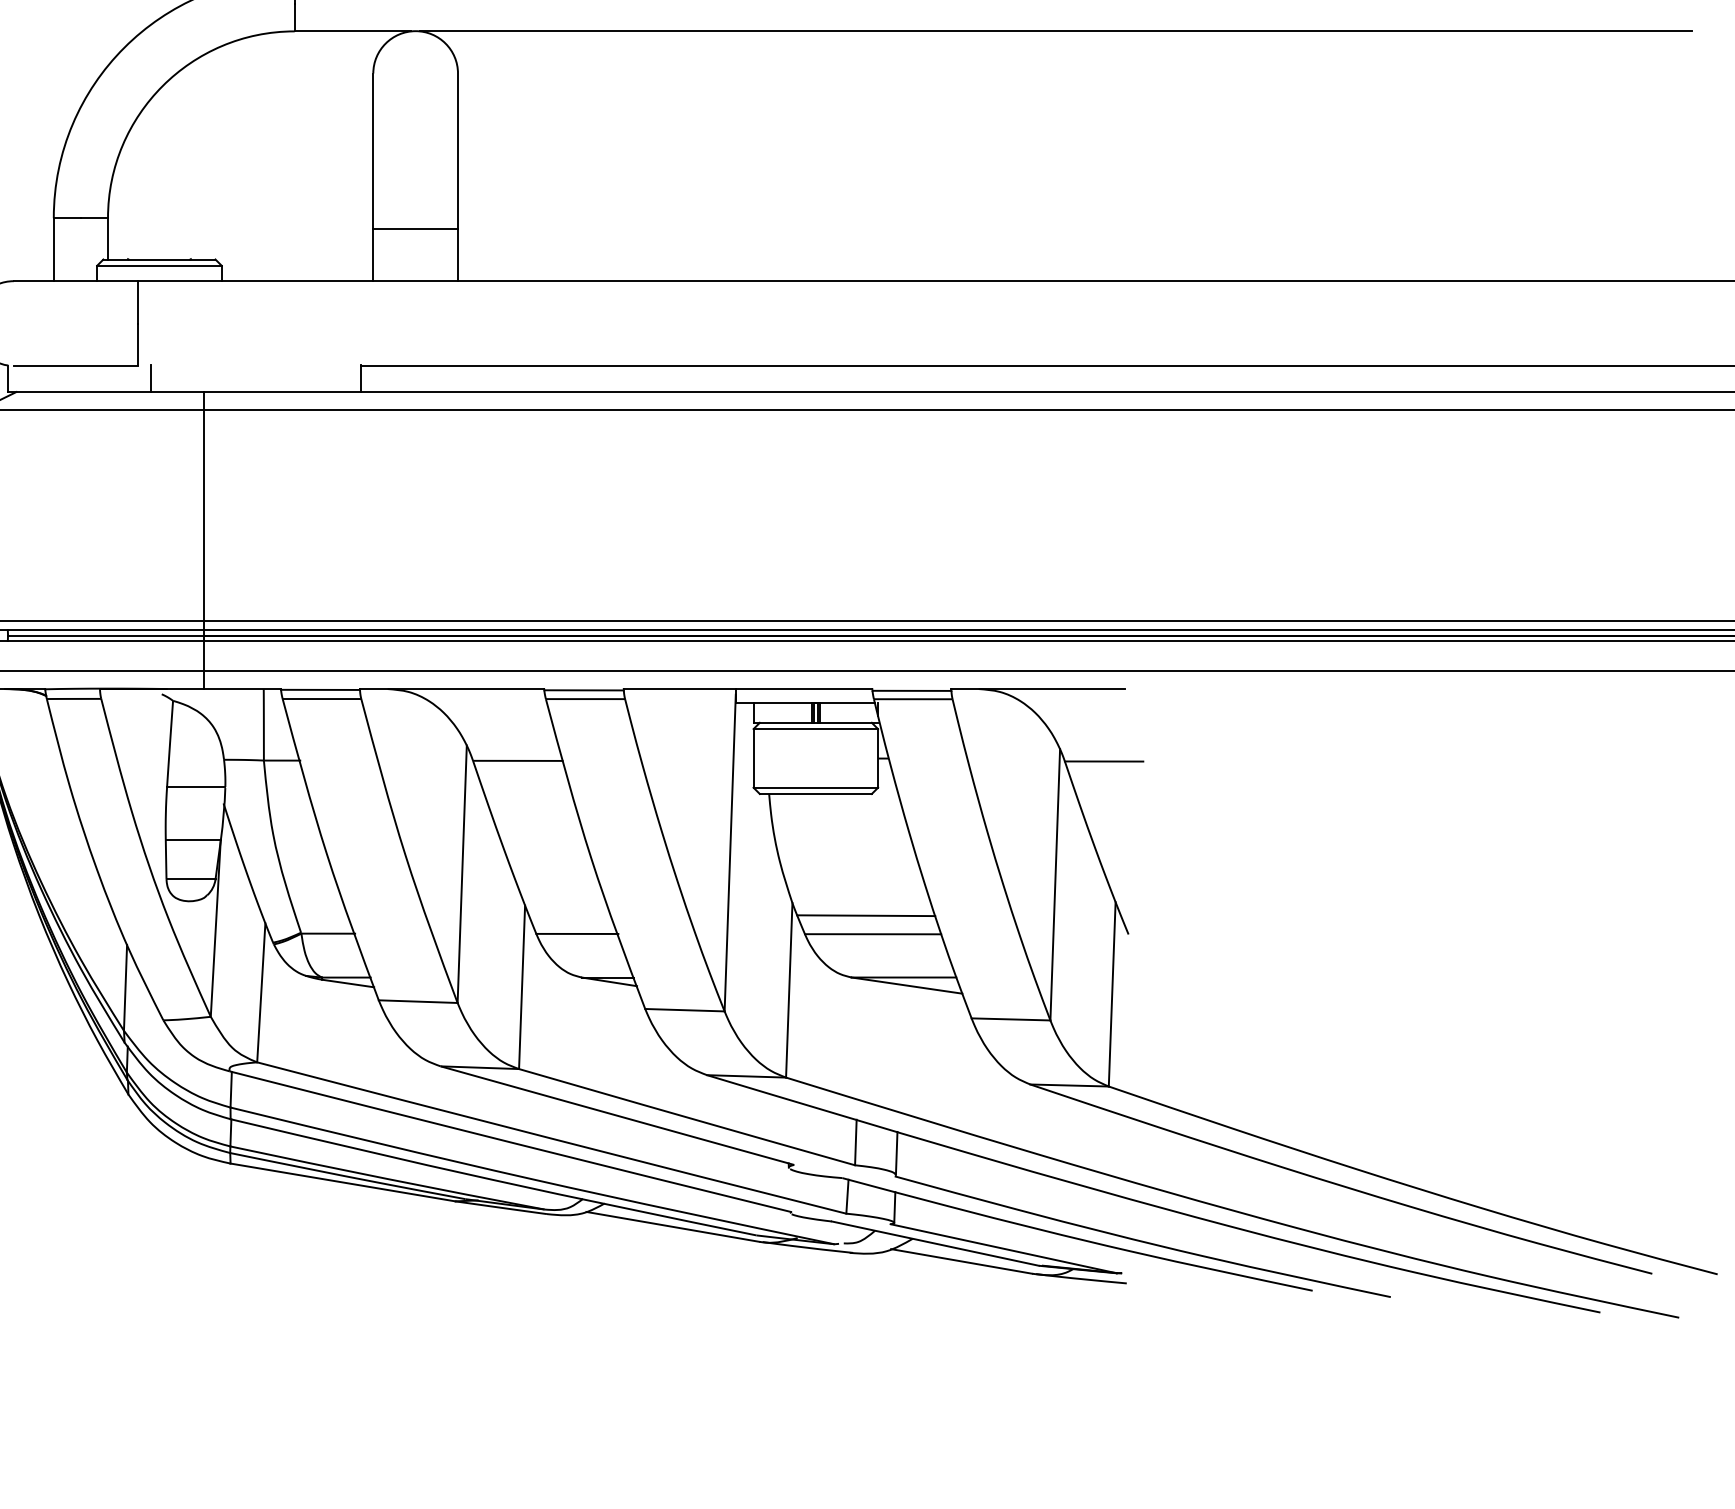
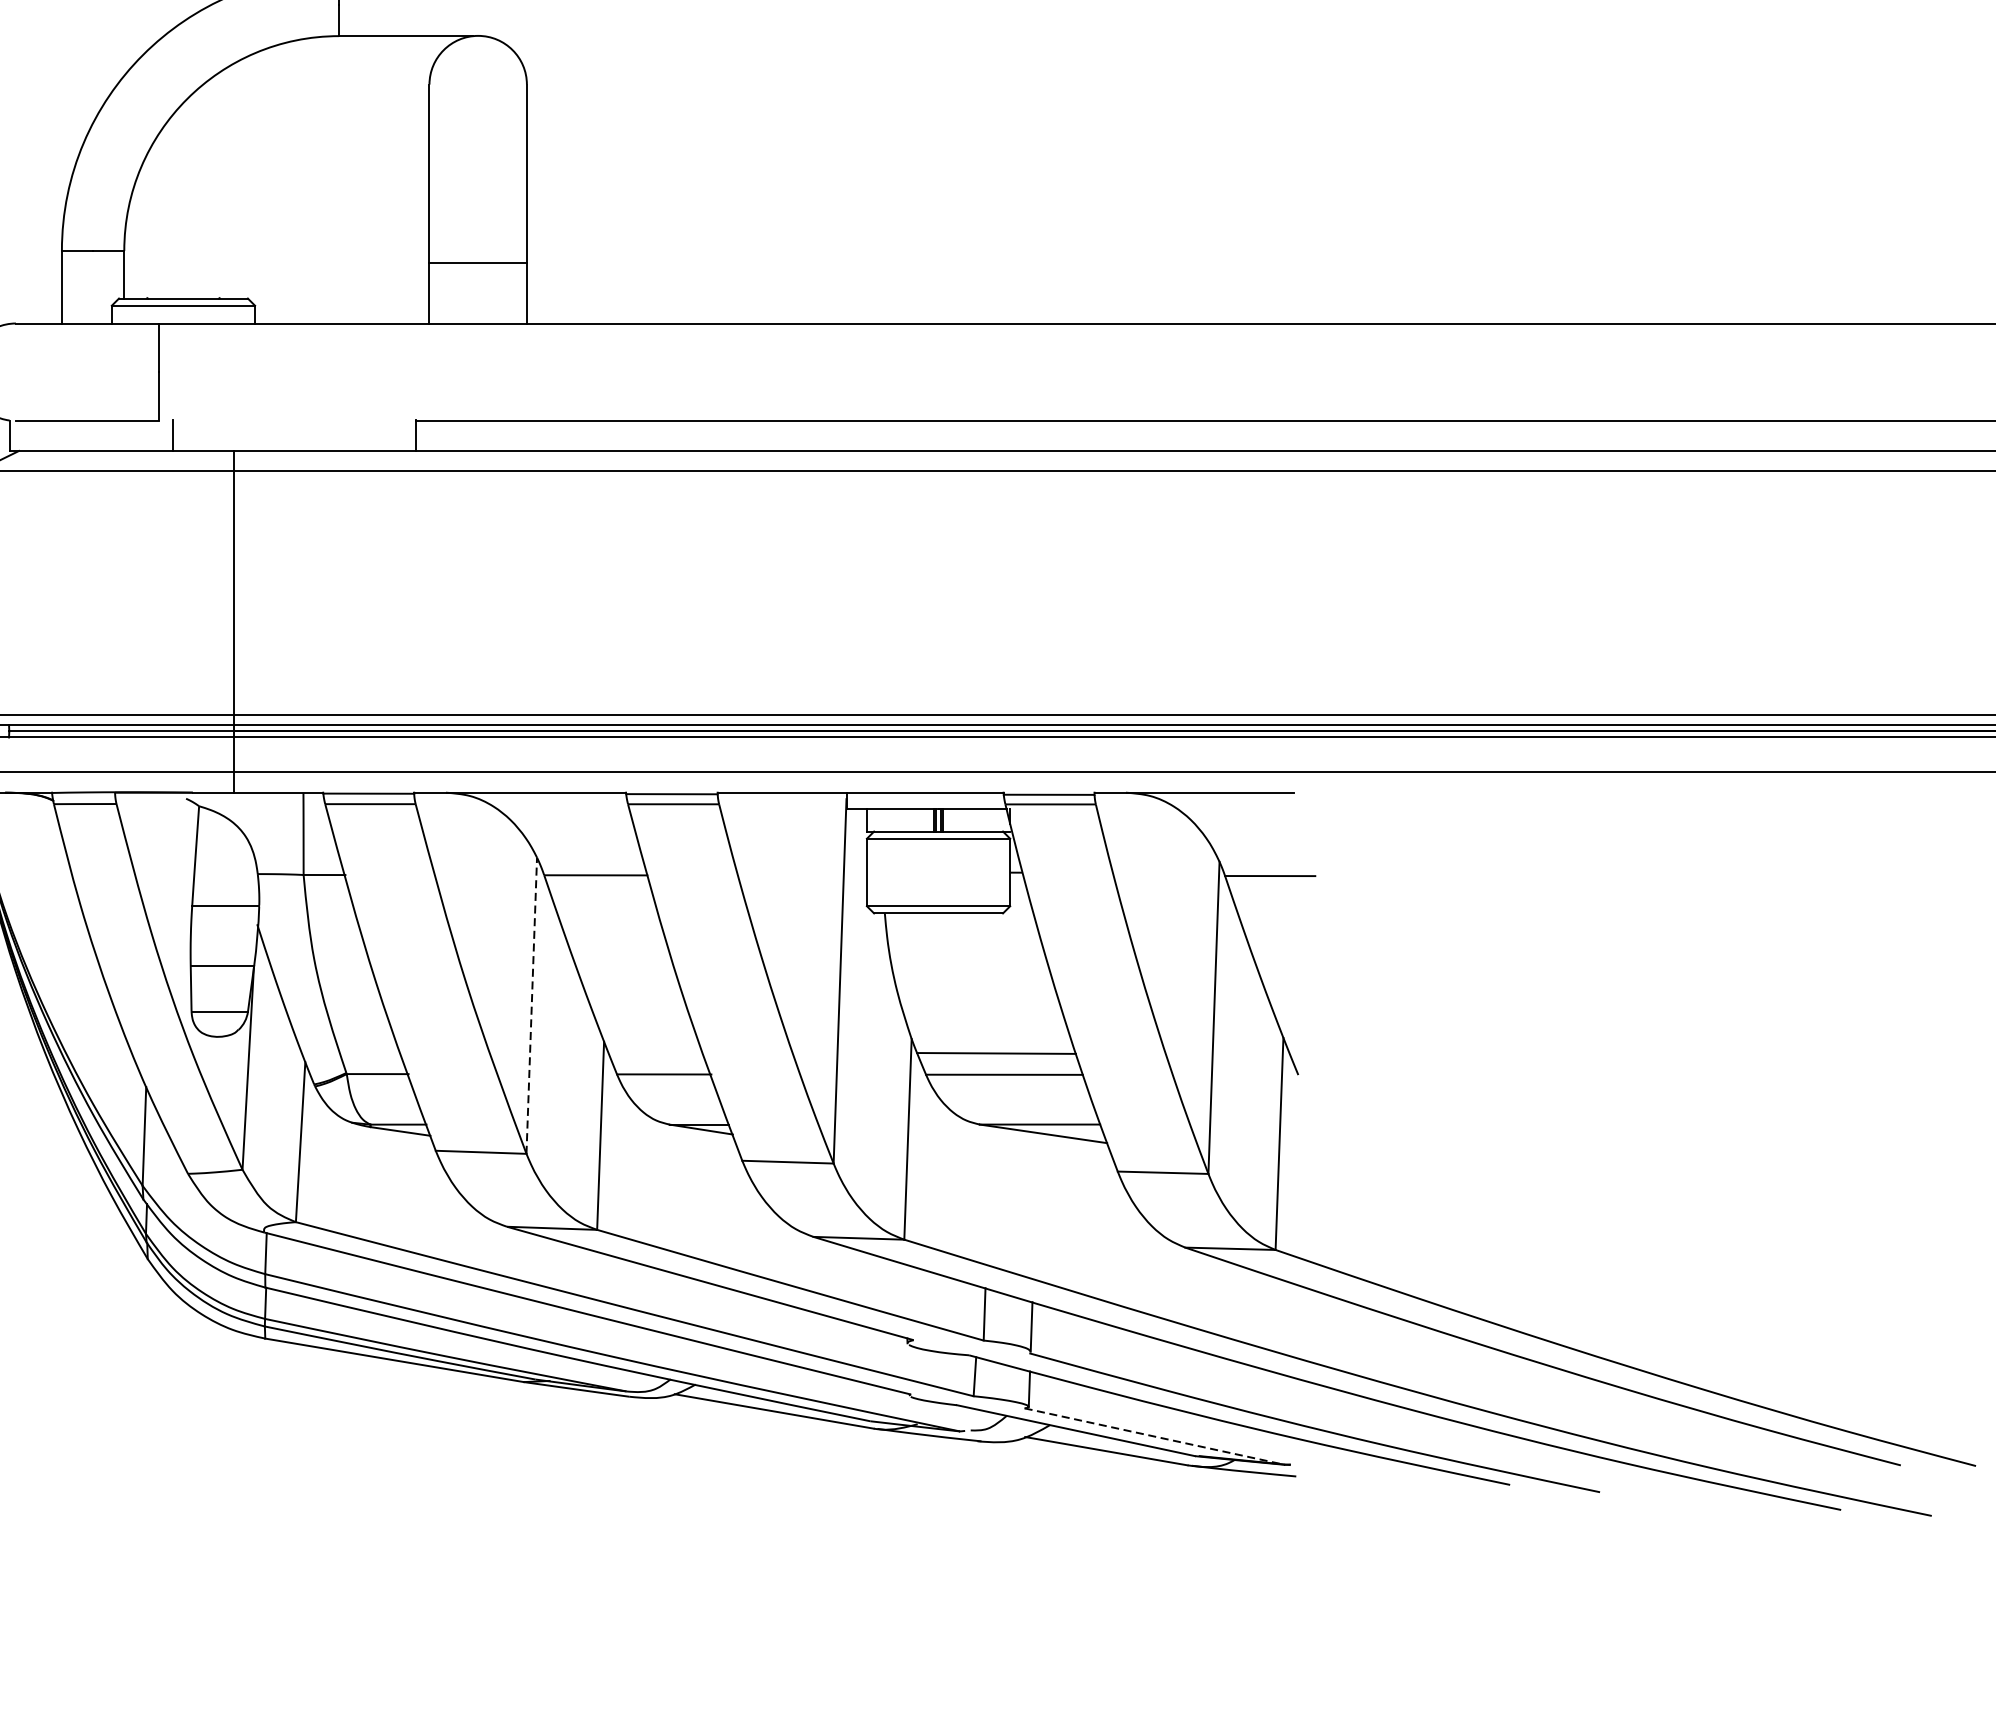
line: (1055, 31) -> (1214, 36), removed
line: (462, 874) -> (532, 1006), solid -> dashed
line: (1003, 1248) -> (1154, 1436), solid -> dashed

